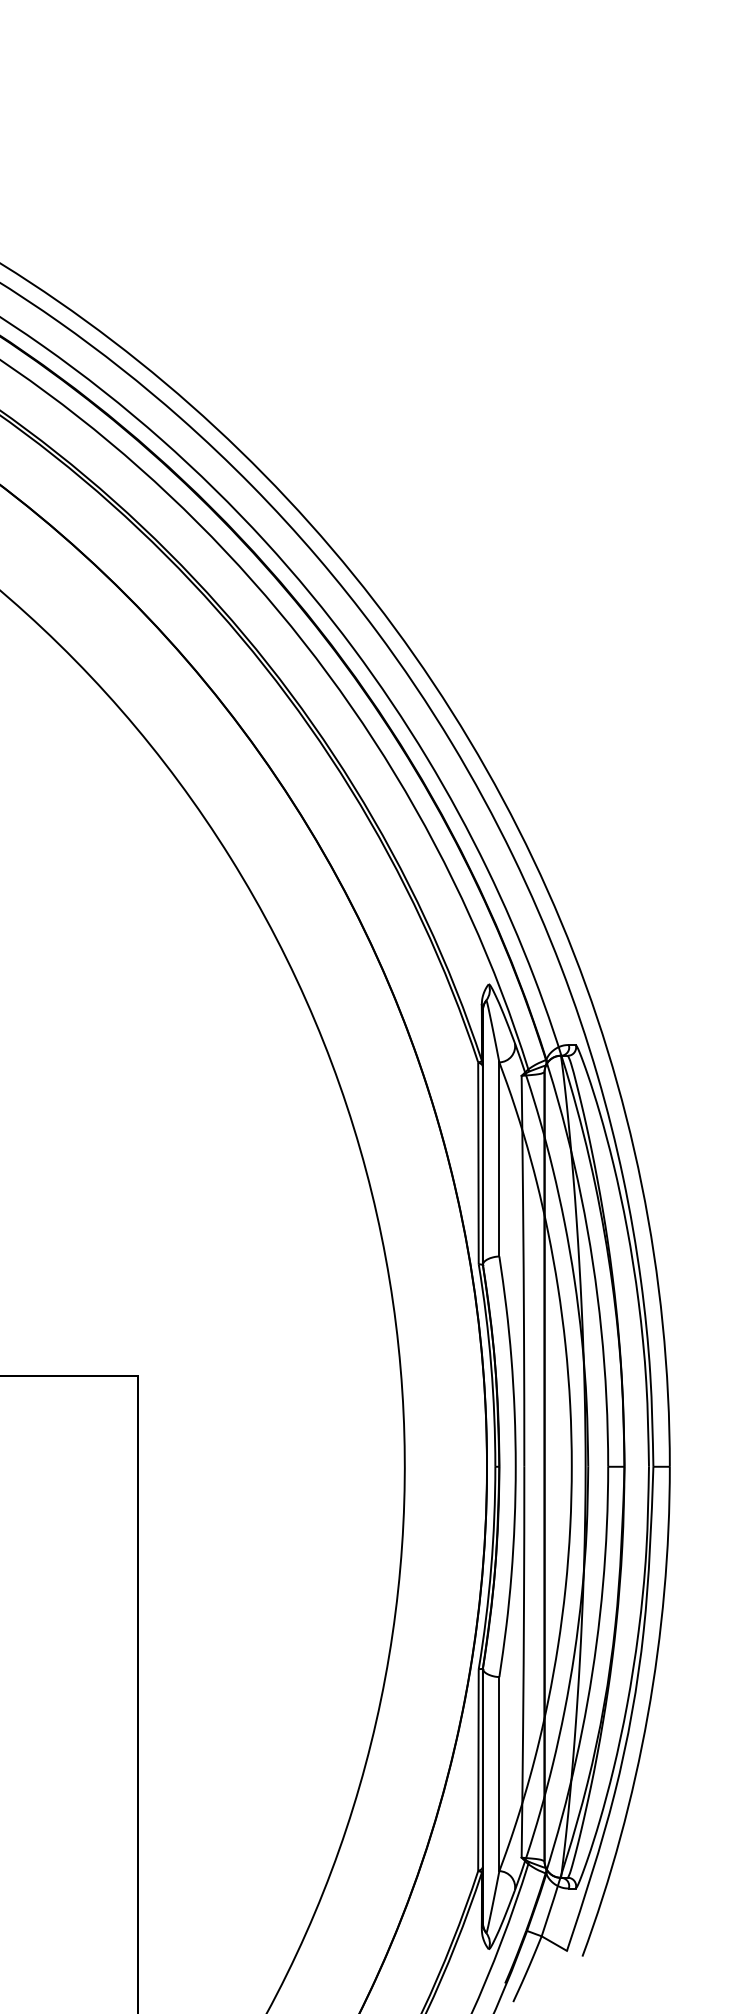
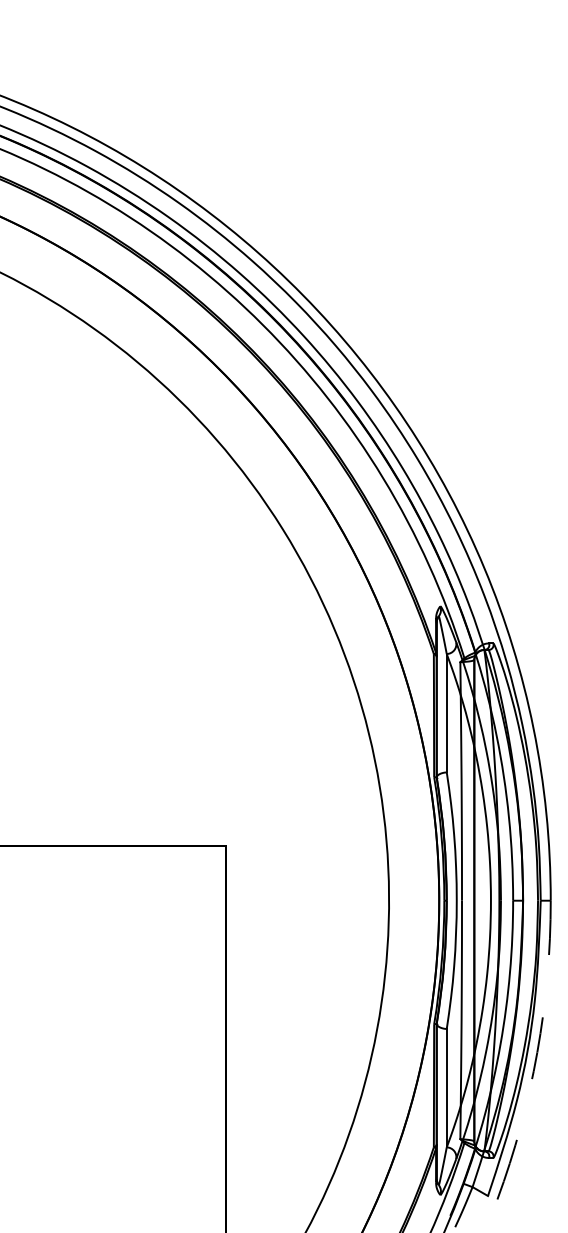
arc: (648, 1715) -> (537, 1052), solid -> dashed

